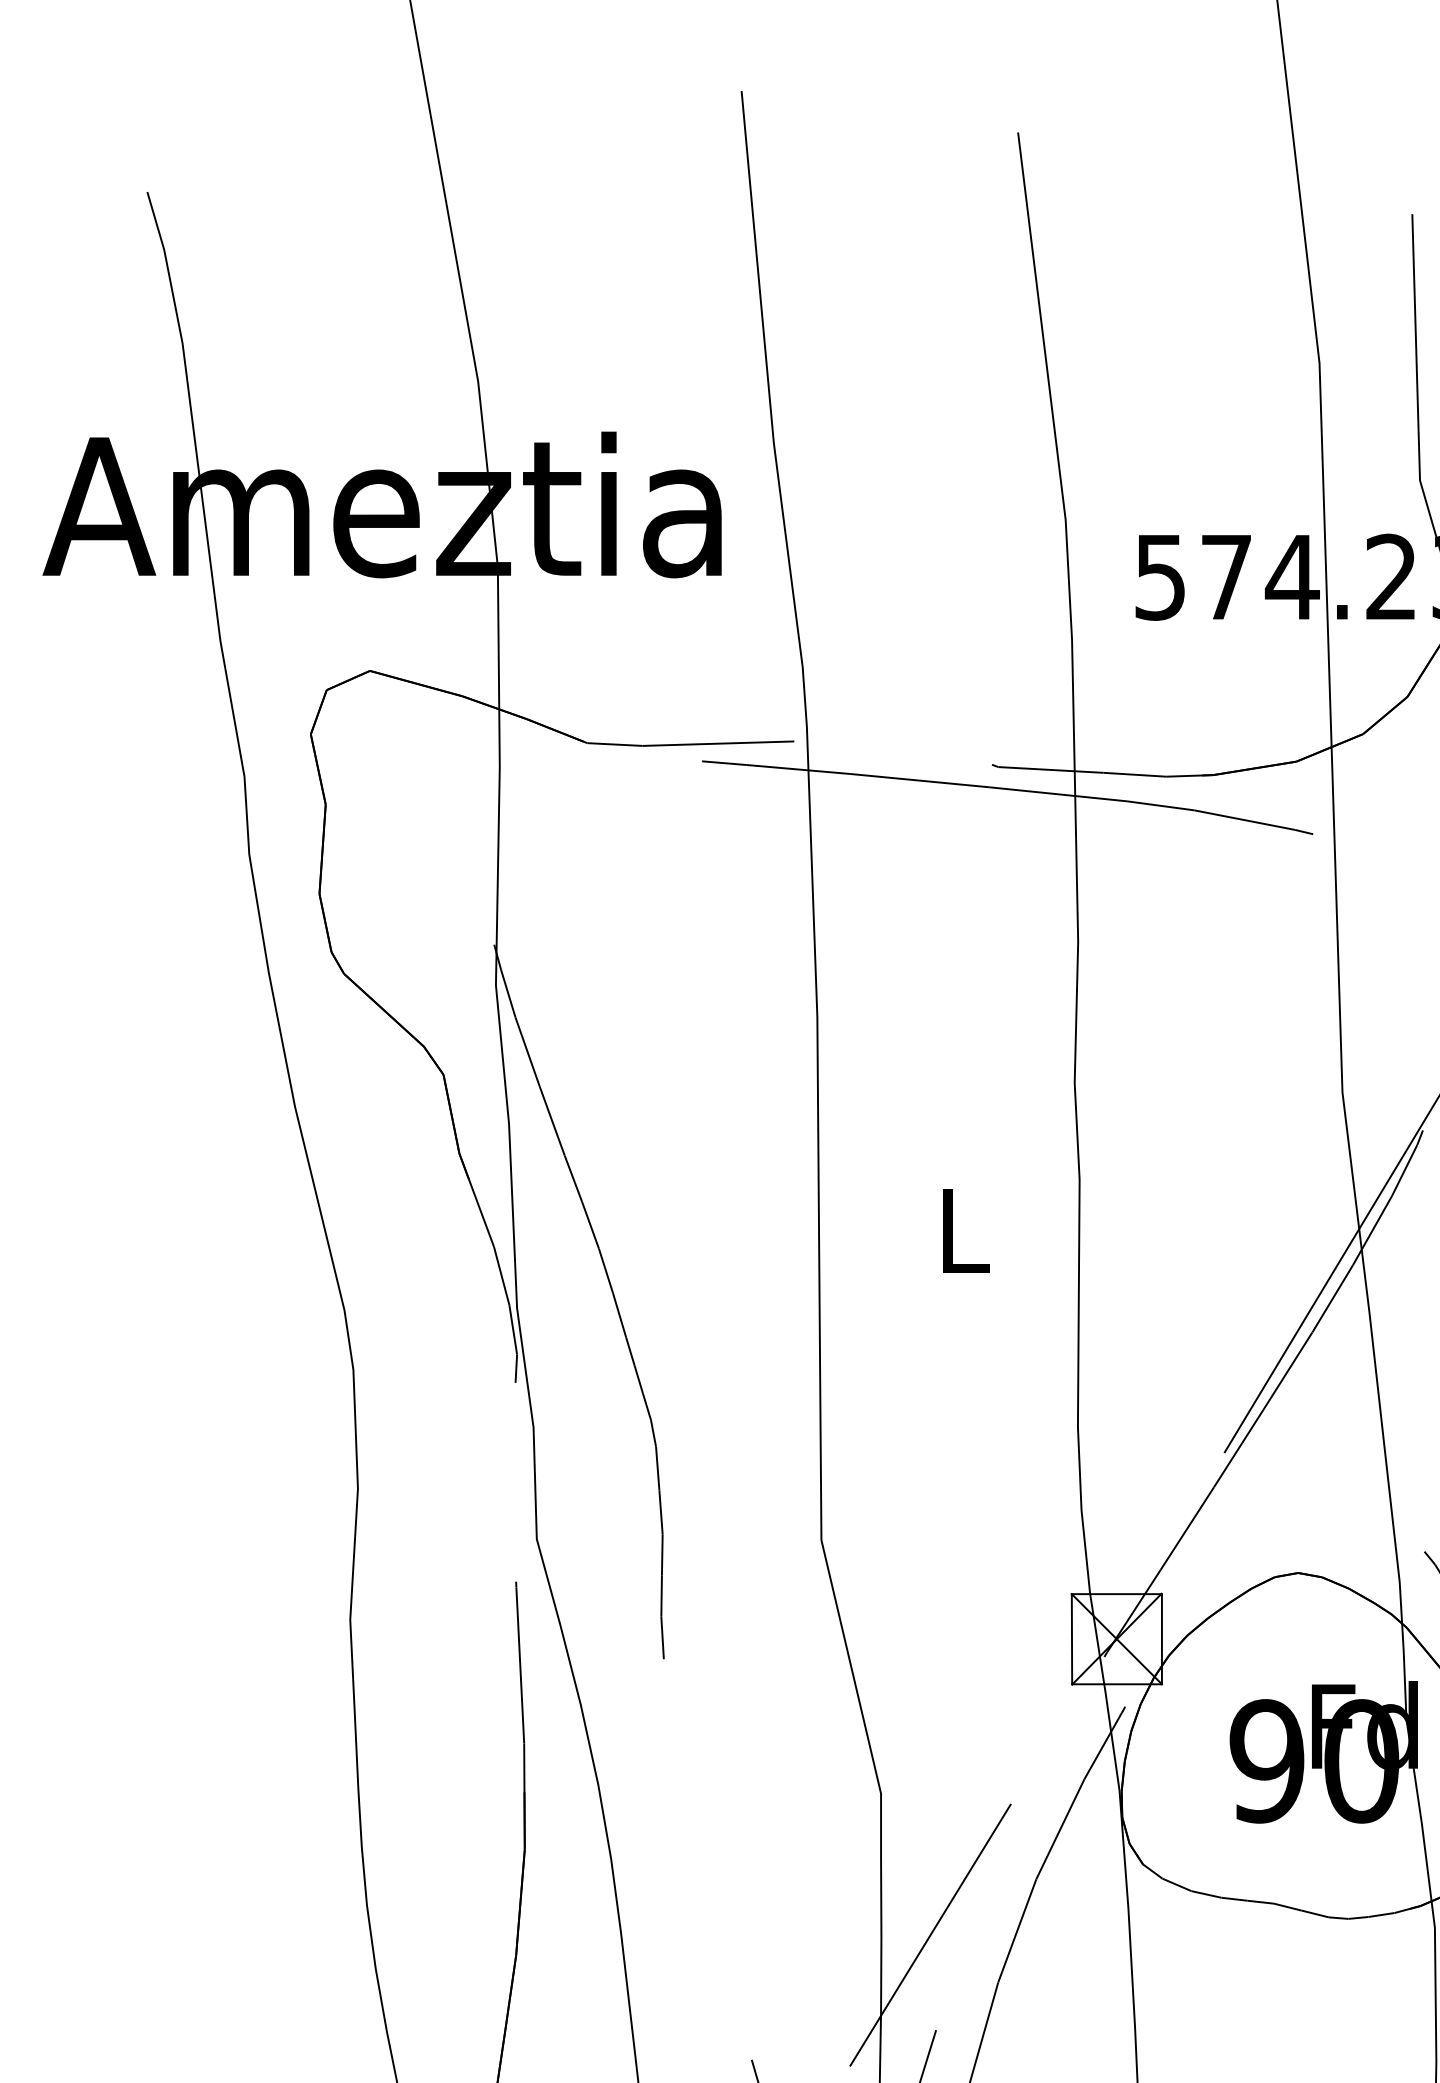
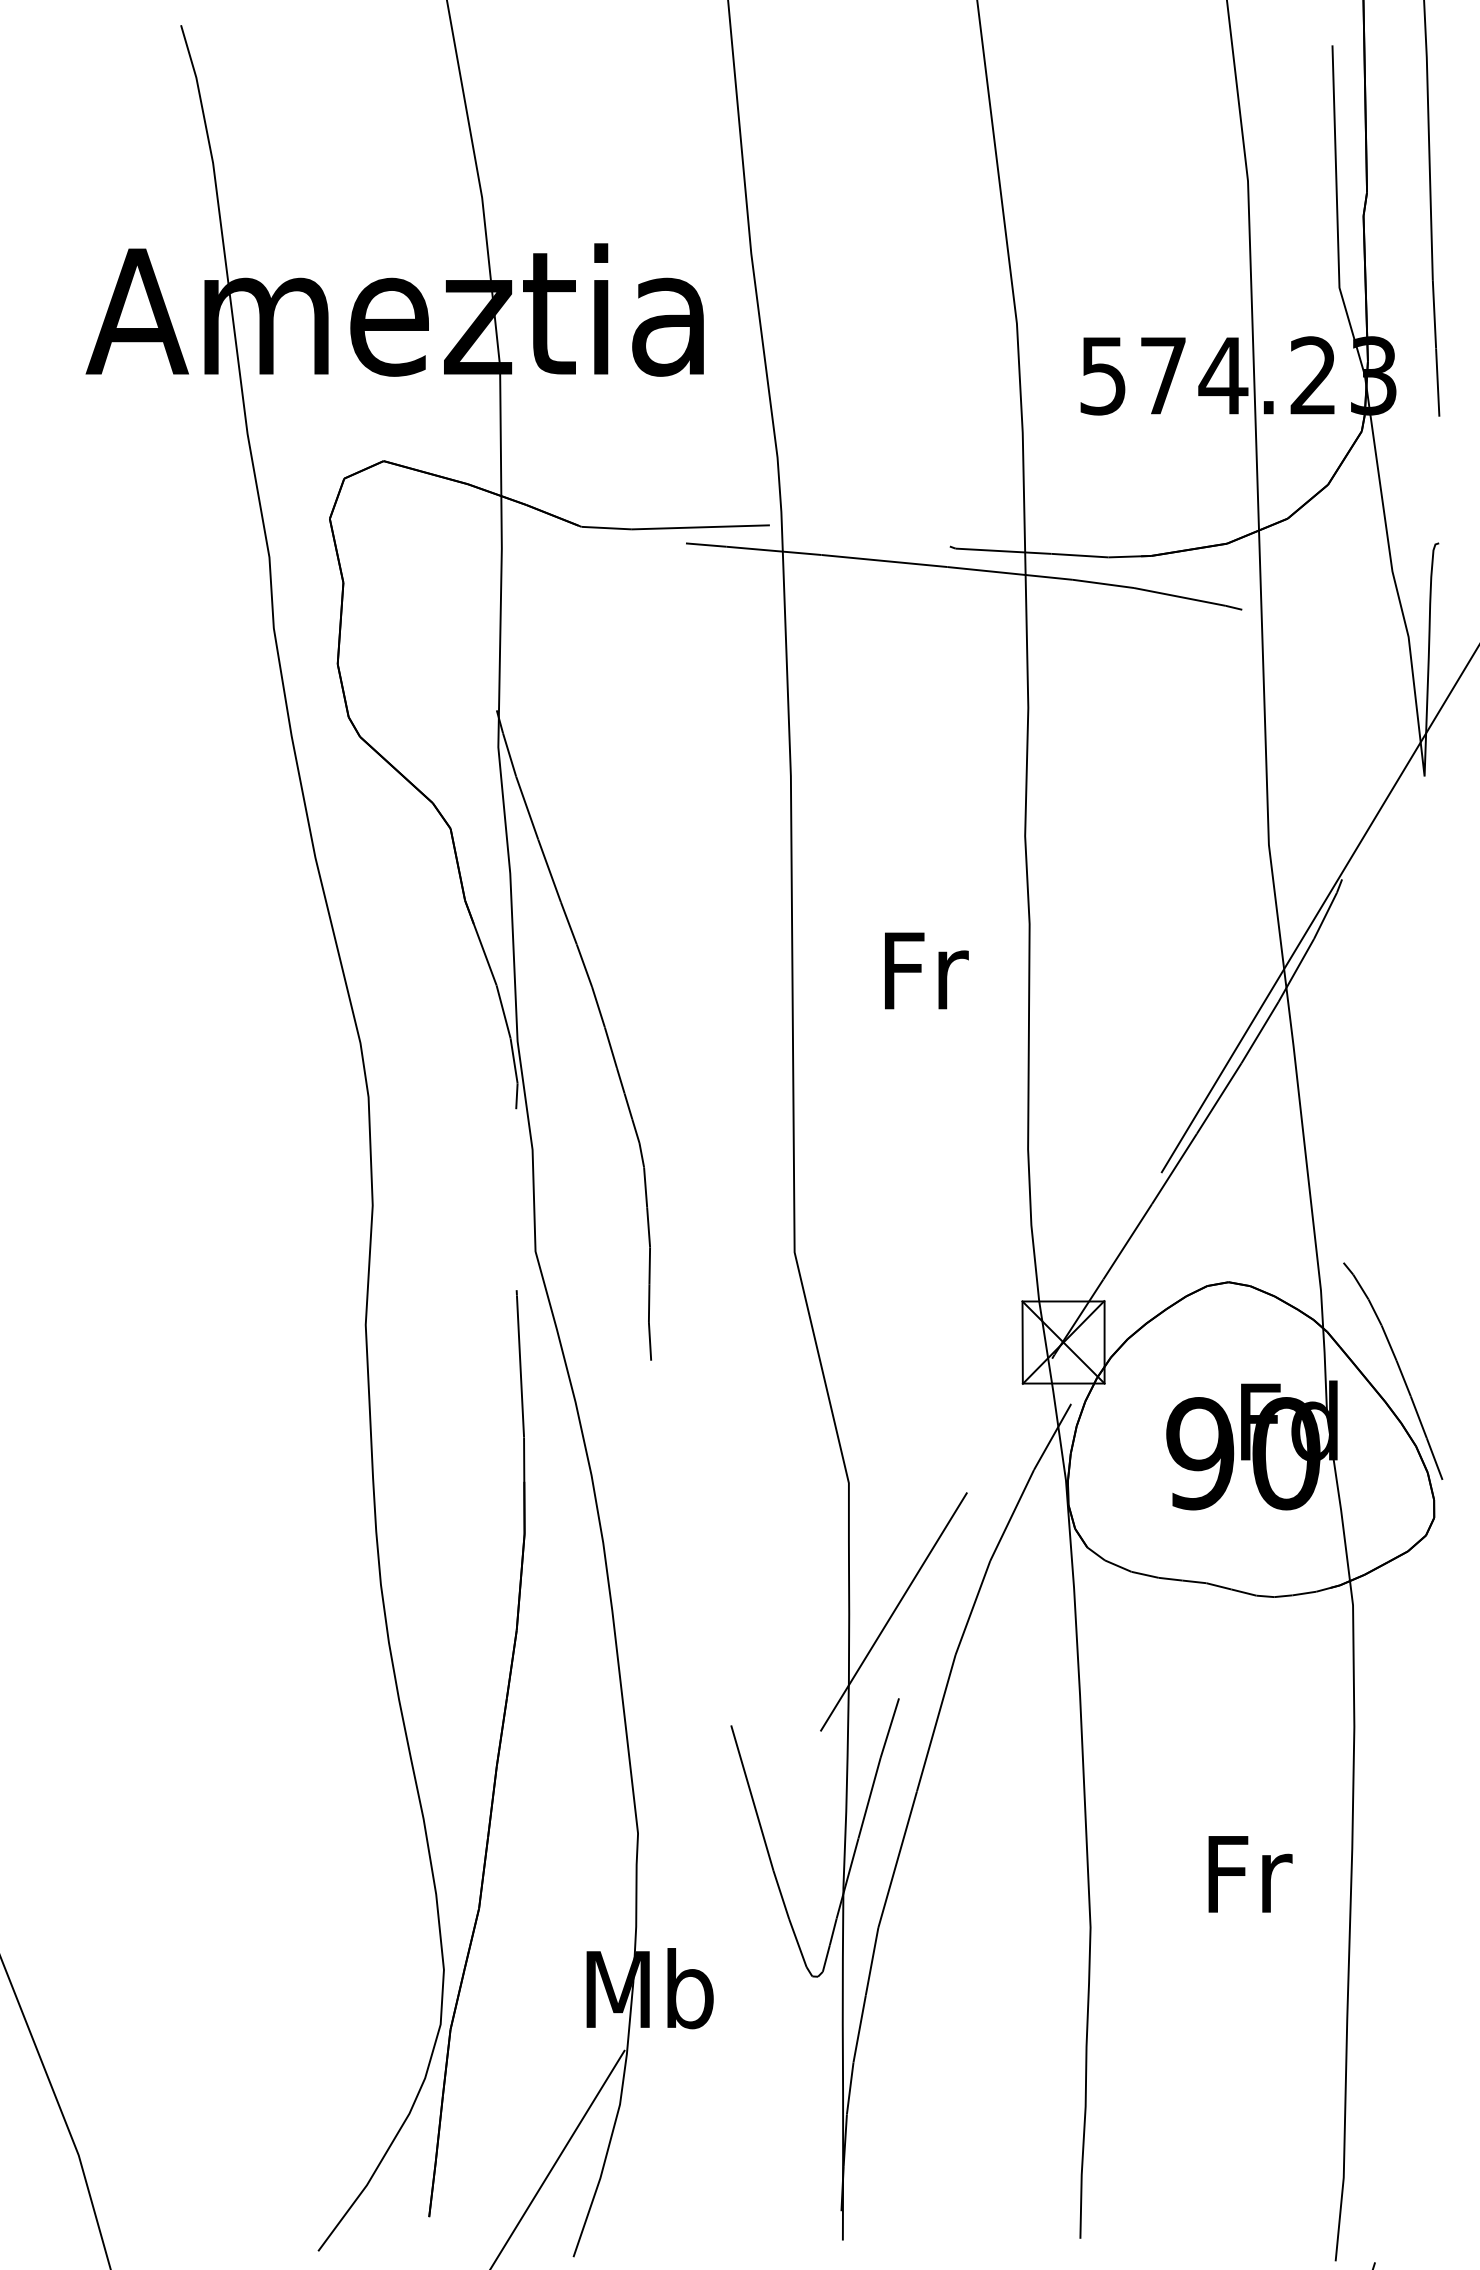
text: (966, 1230) -> (926, 970), L -> Fr

